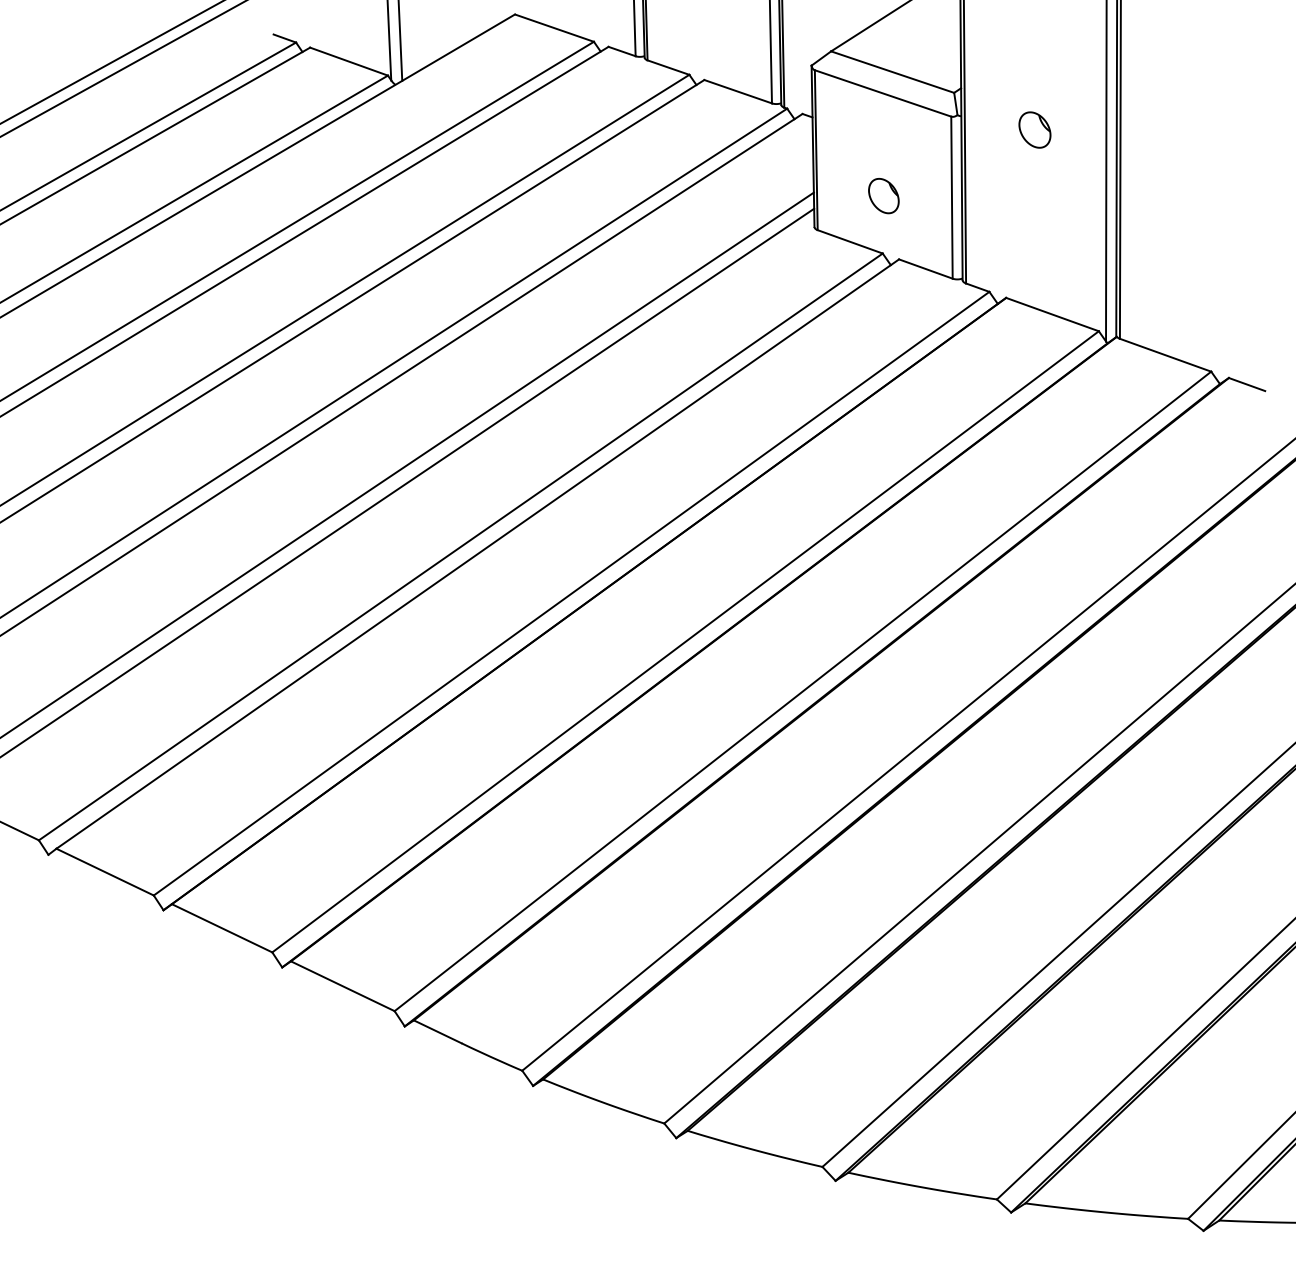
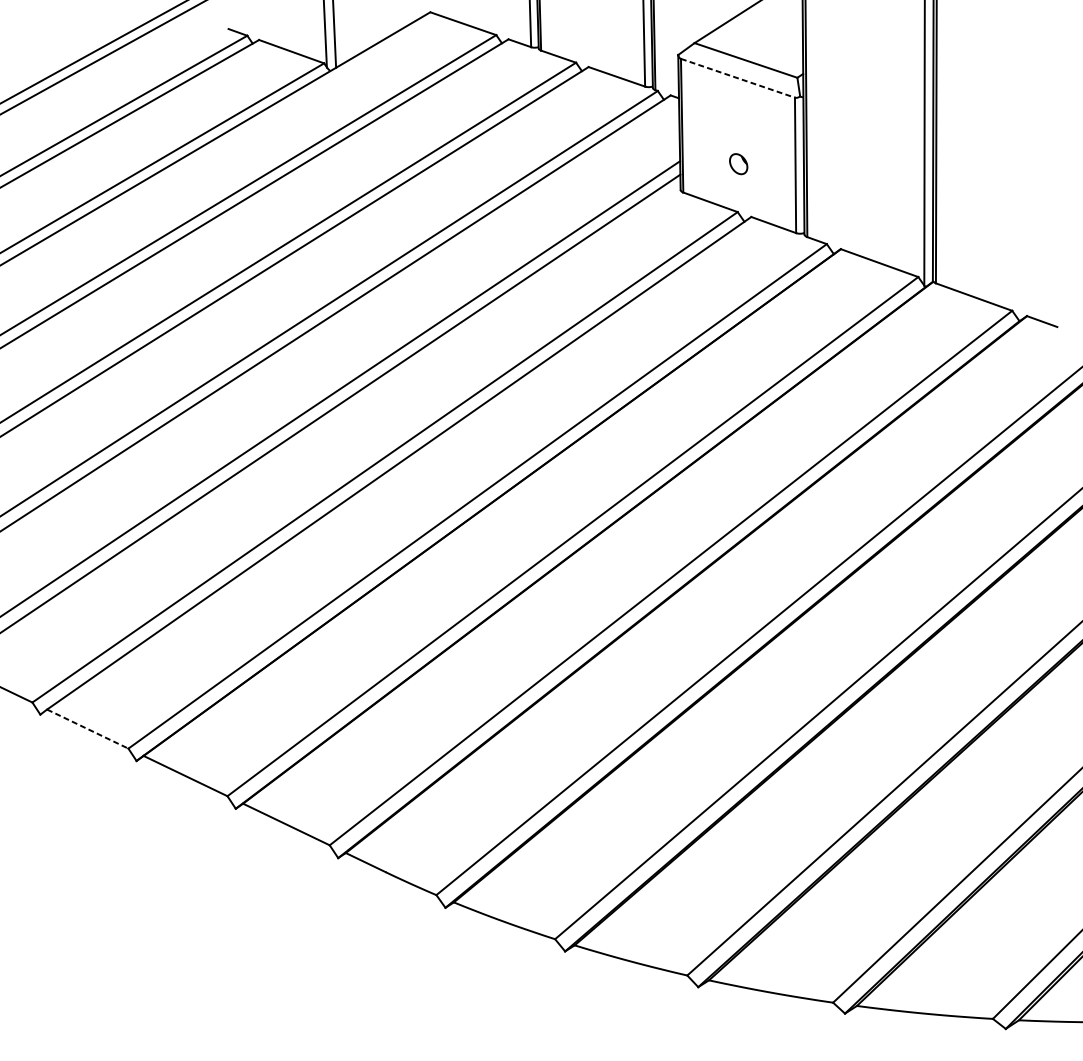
line: (883, 93) -> (738, 78), solid -> dashed
part: (1034, 129) -> (864, 108), removed
part: (883, 196) -> (738, 164), size x0.7
line: (105, 872) -> (88, 729), solid -> dashed

